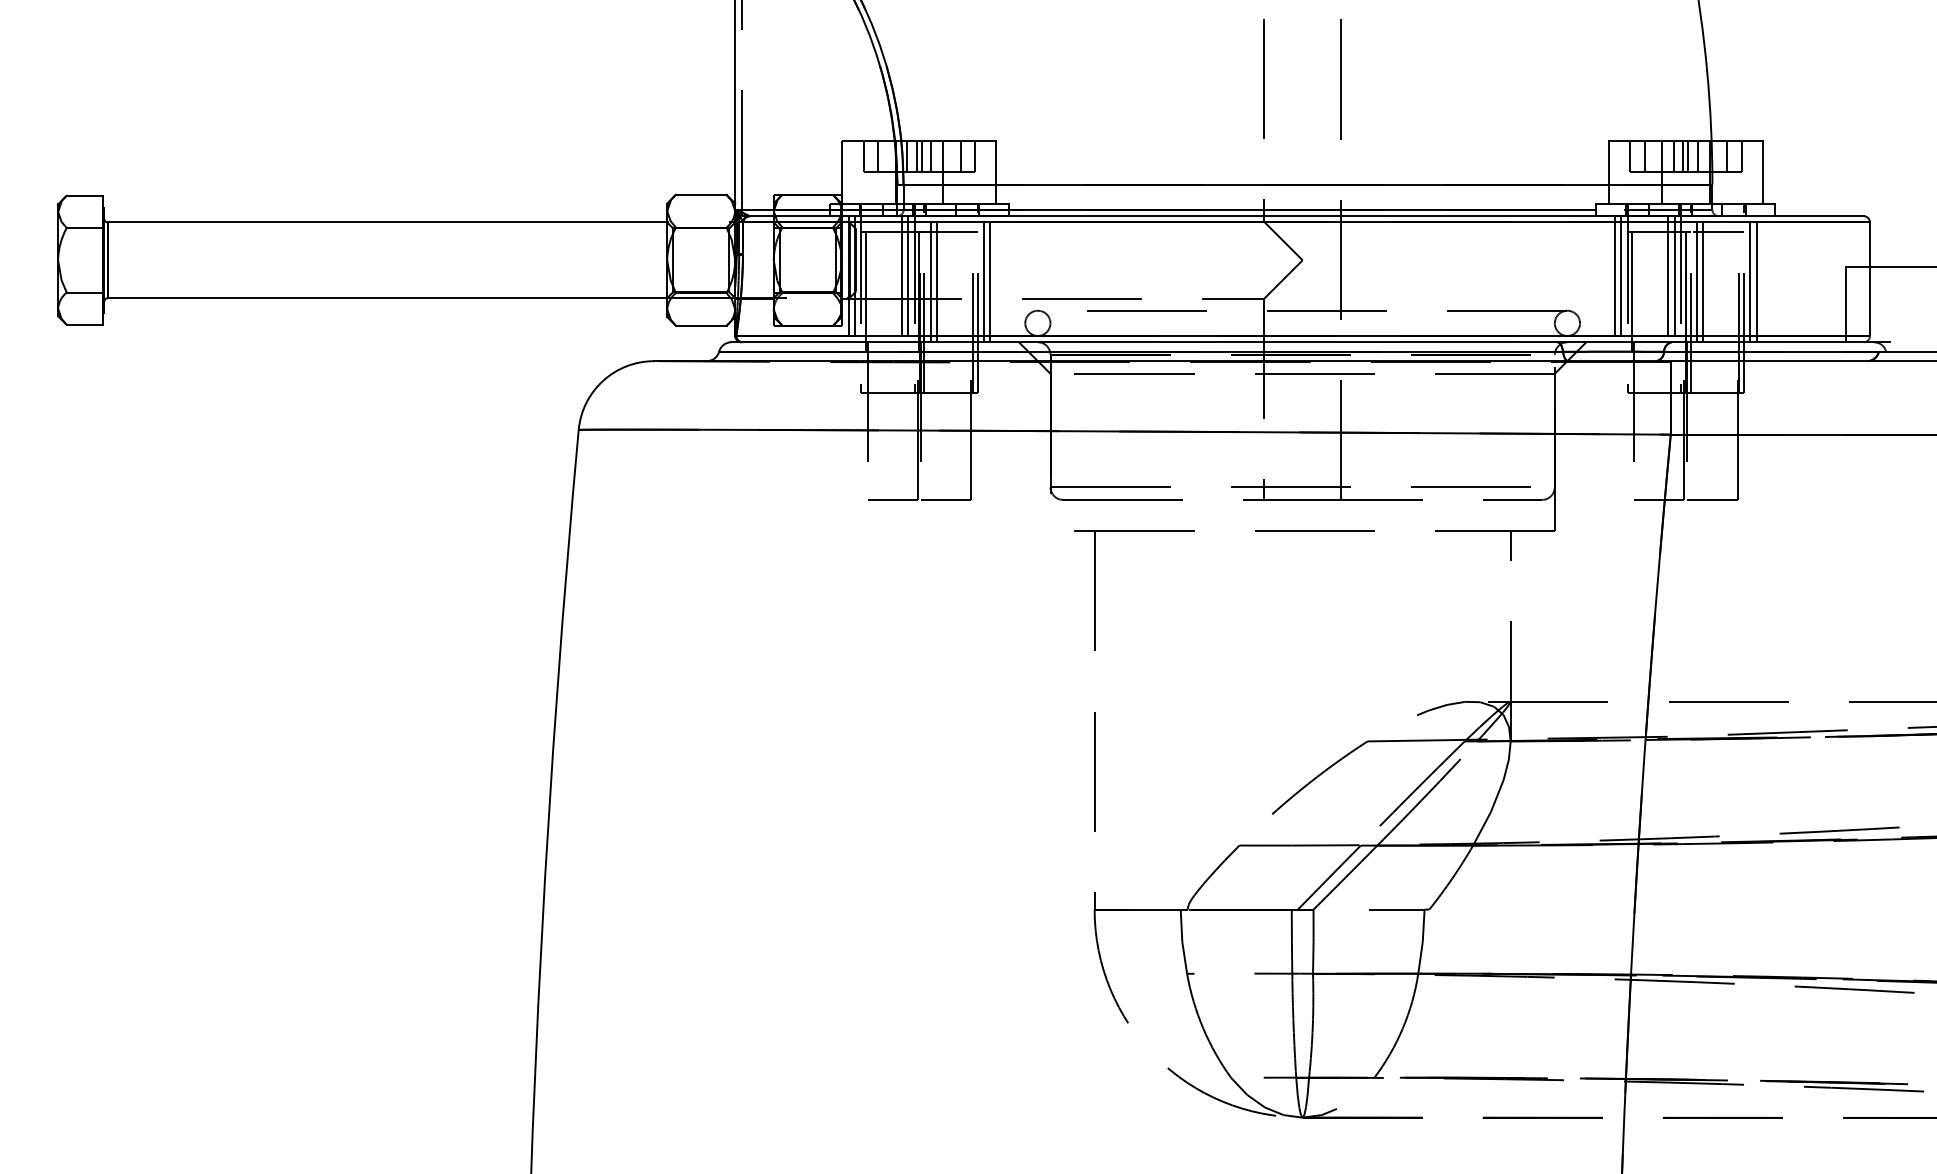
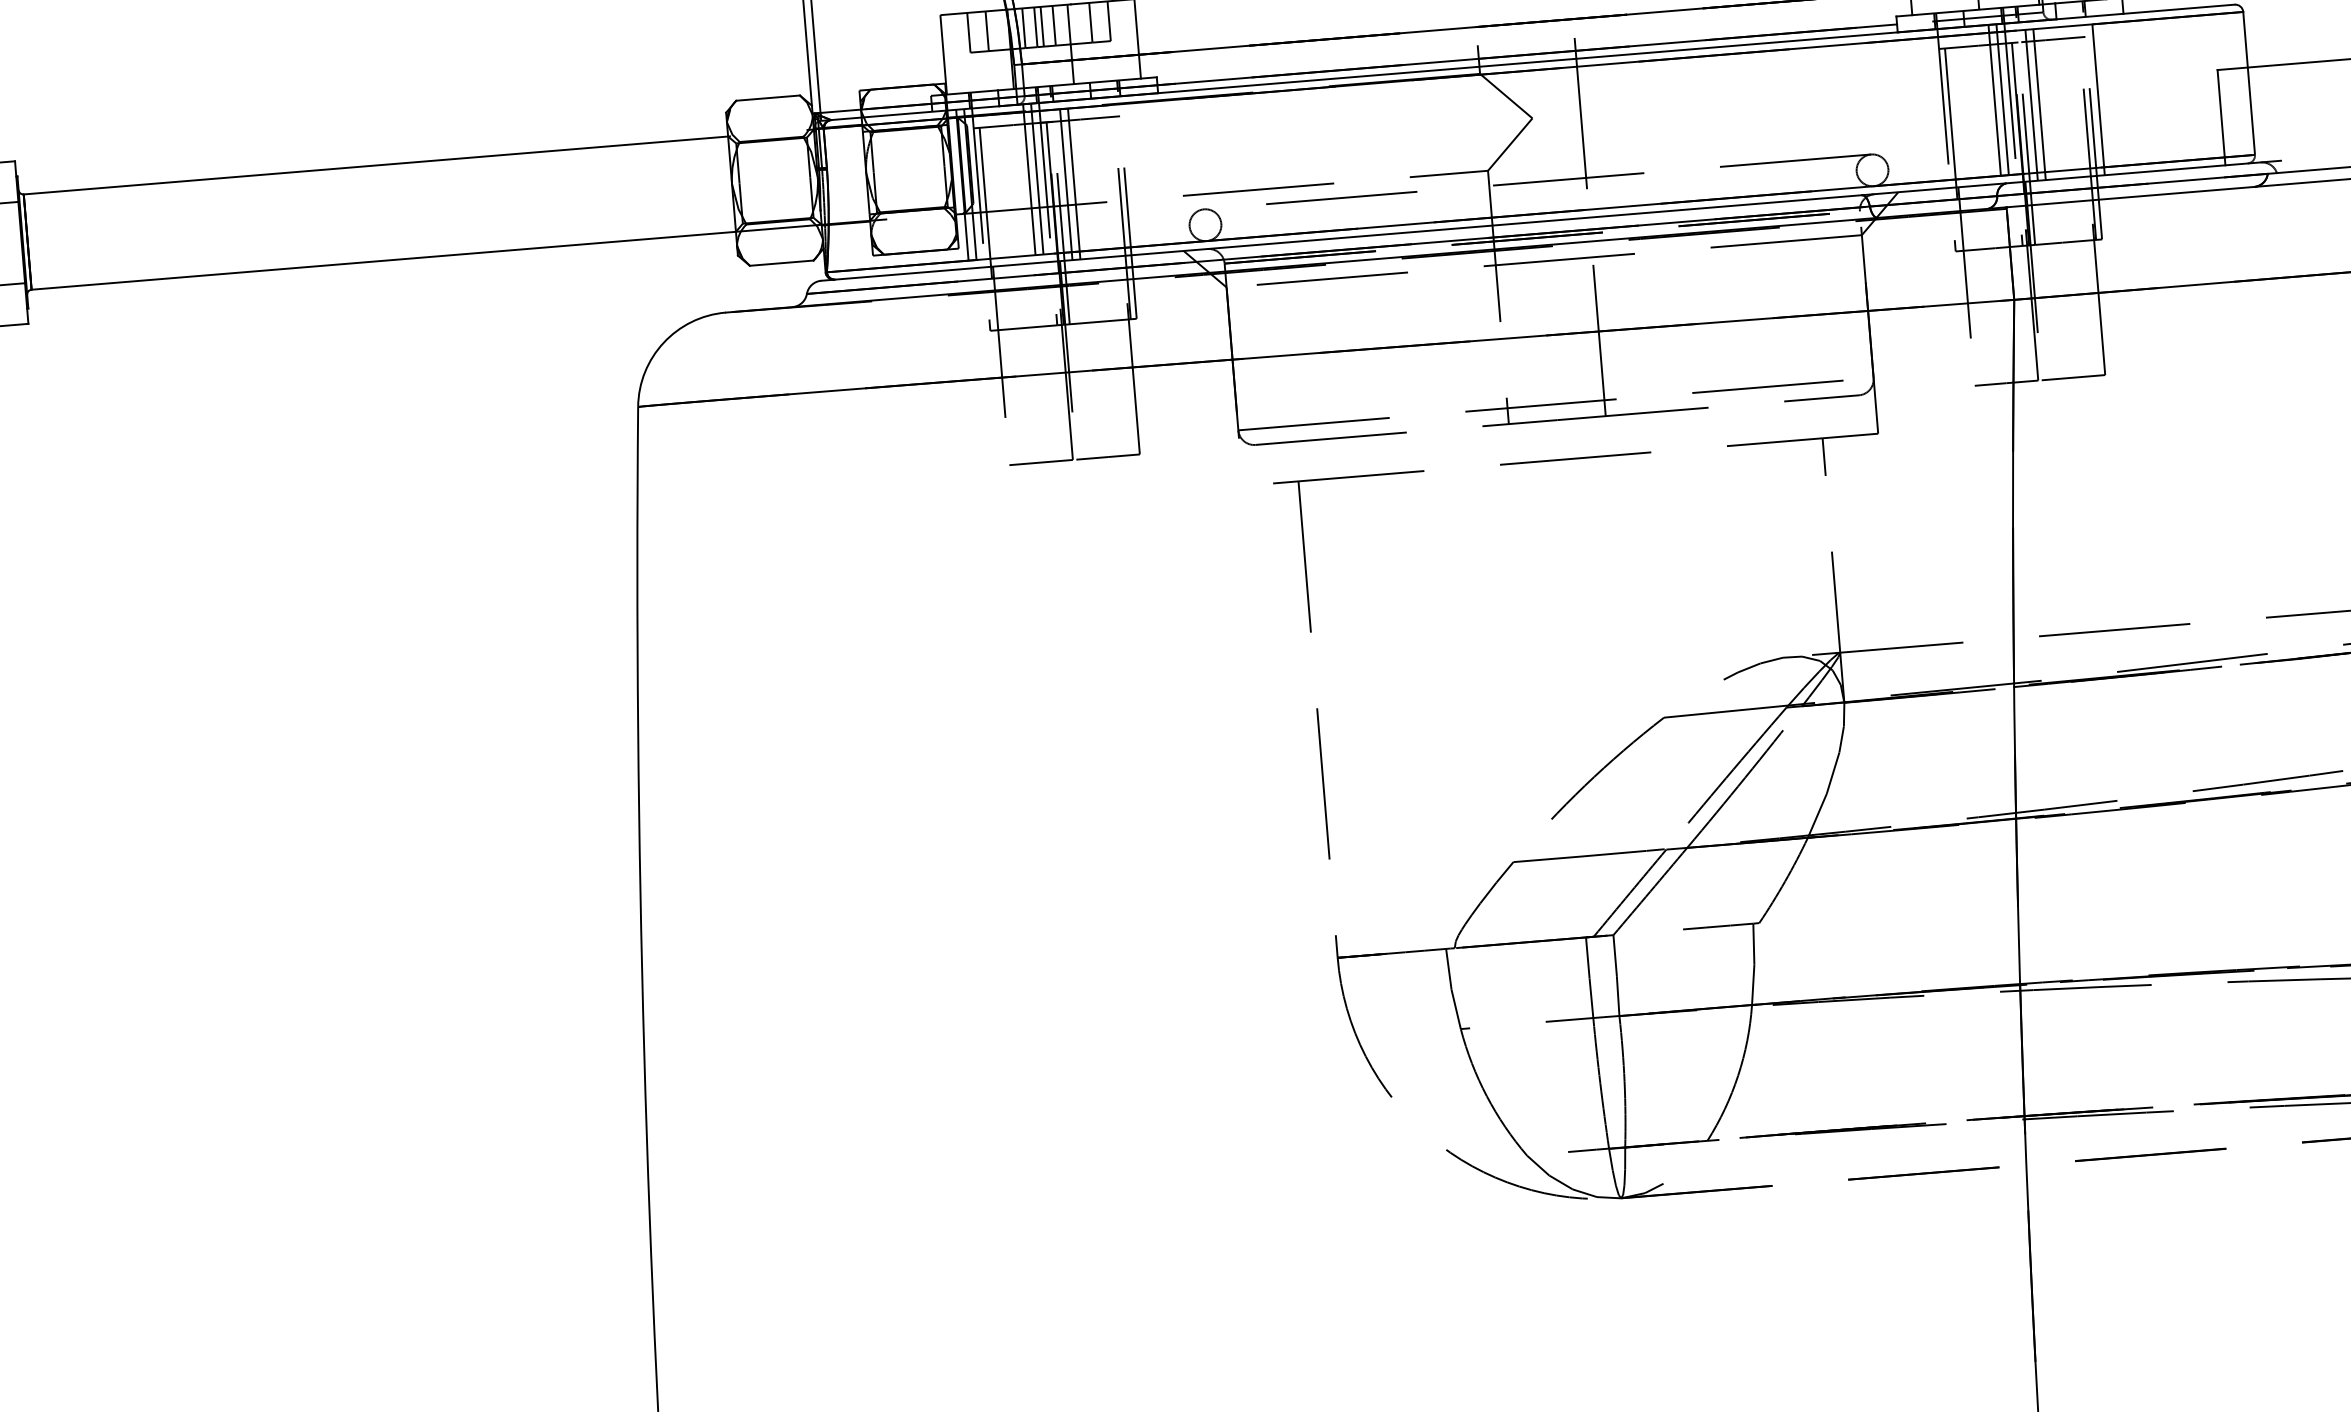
line: (983, 279) -> (1132, 175), removed
line: (990, 279) -> (1141, 174), removed
line: (1615, 279) -> (1928, 110), removed
line: (1621, 279) -> (1936, 109), removed
line: (1756, 279) -> (2106, 95), removed

